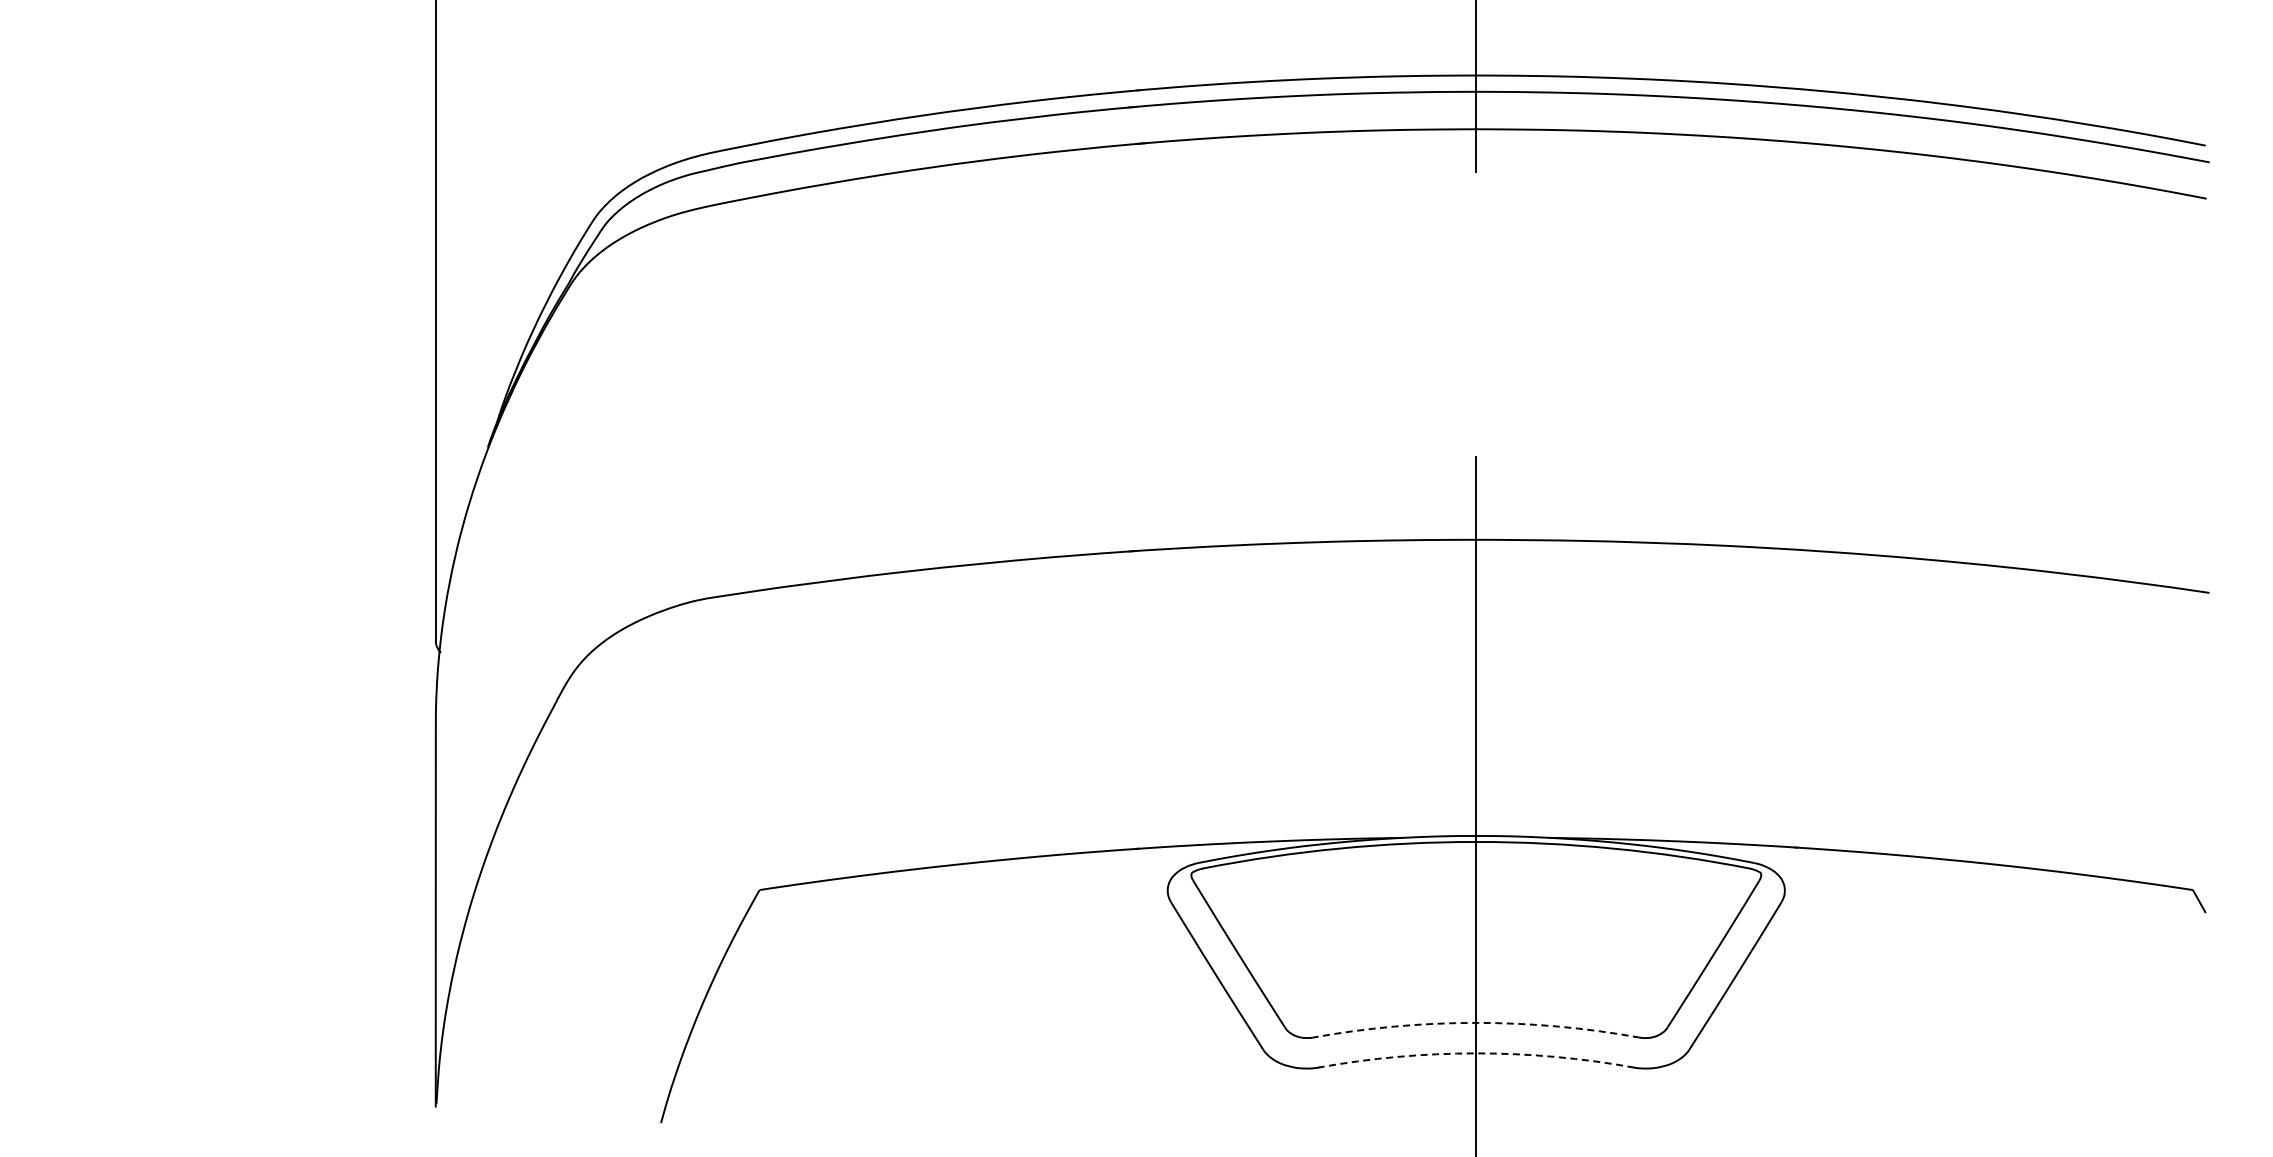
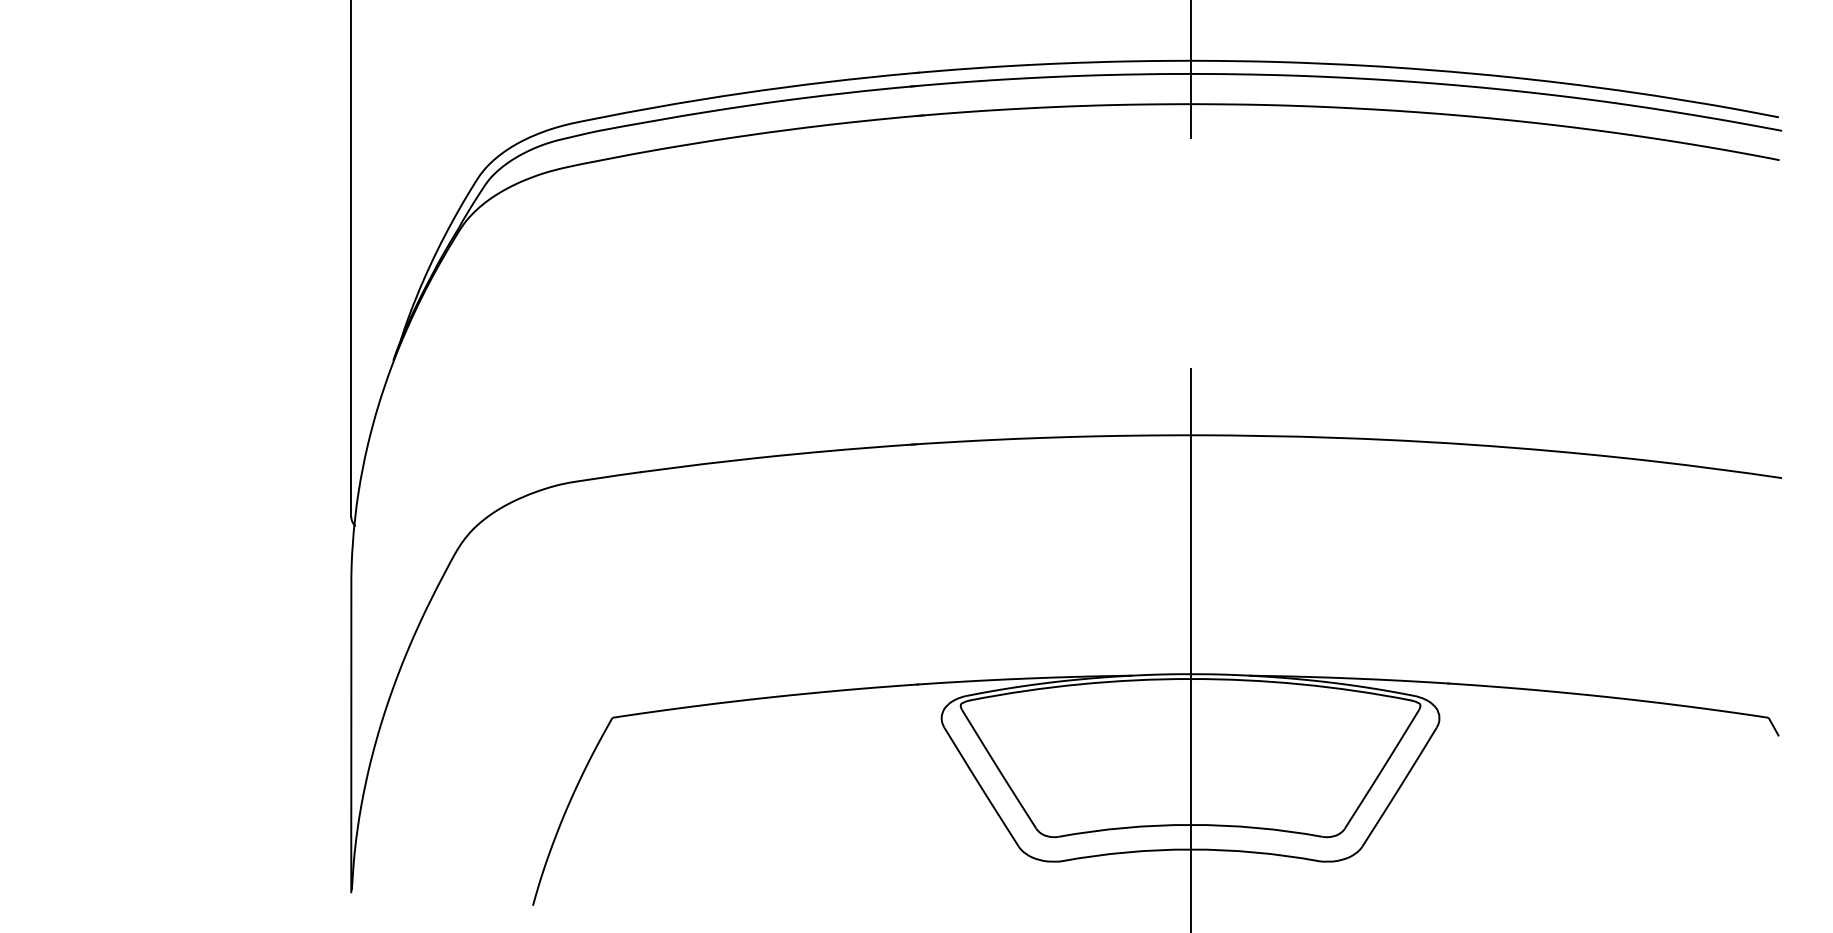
arc: (1476, 1022) -> (1190, 824), dashed -> solid
arc: (1476, 1053) -> (1190, 849), dashed -> solid

